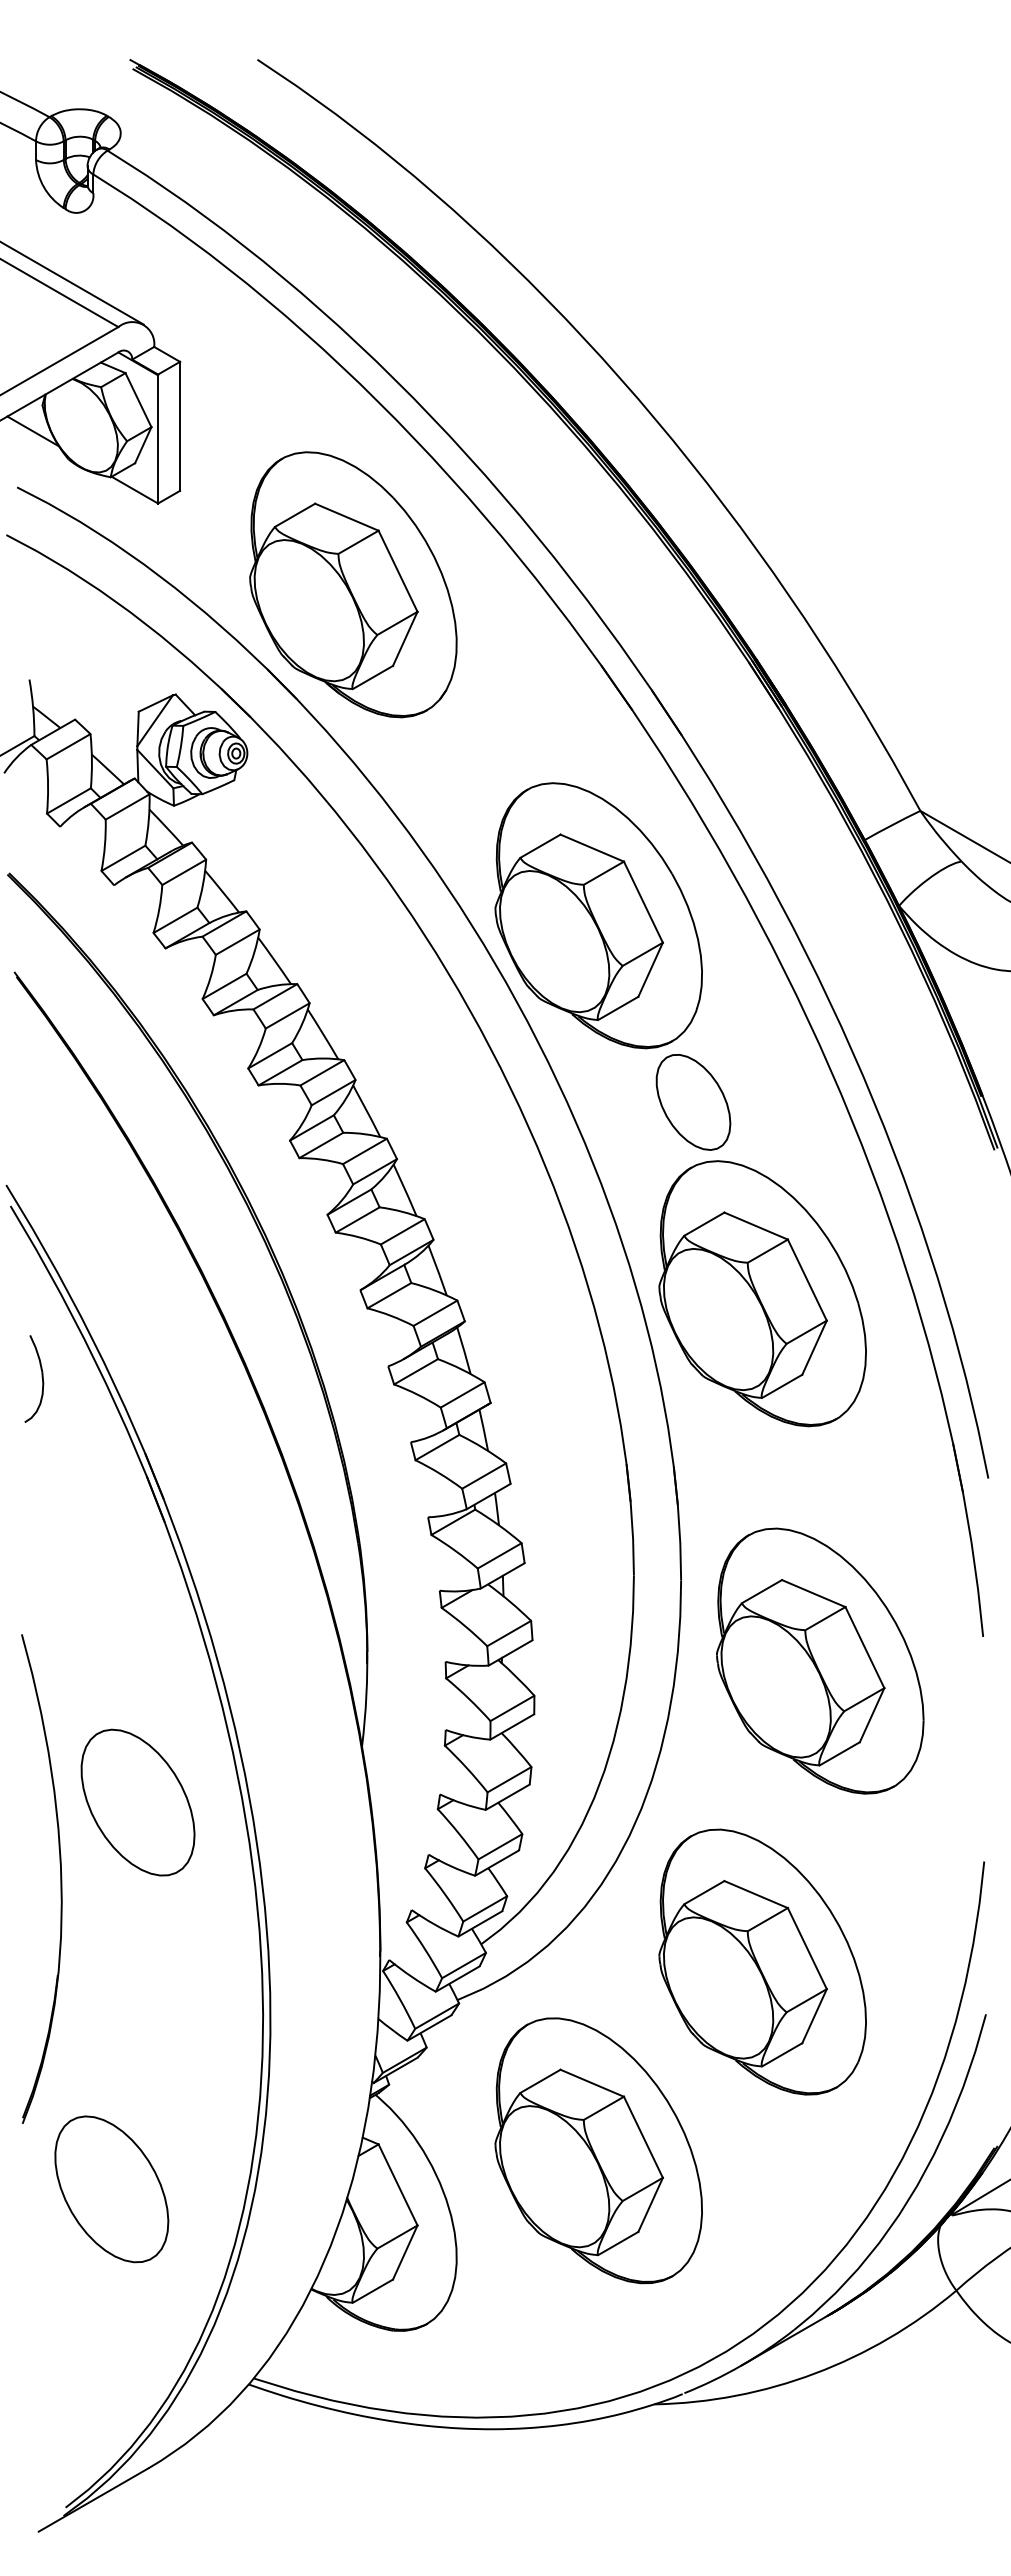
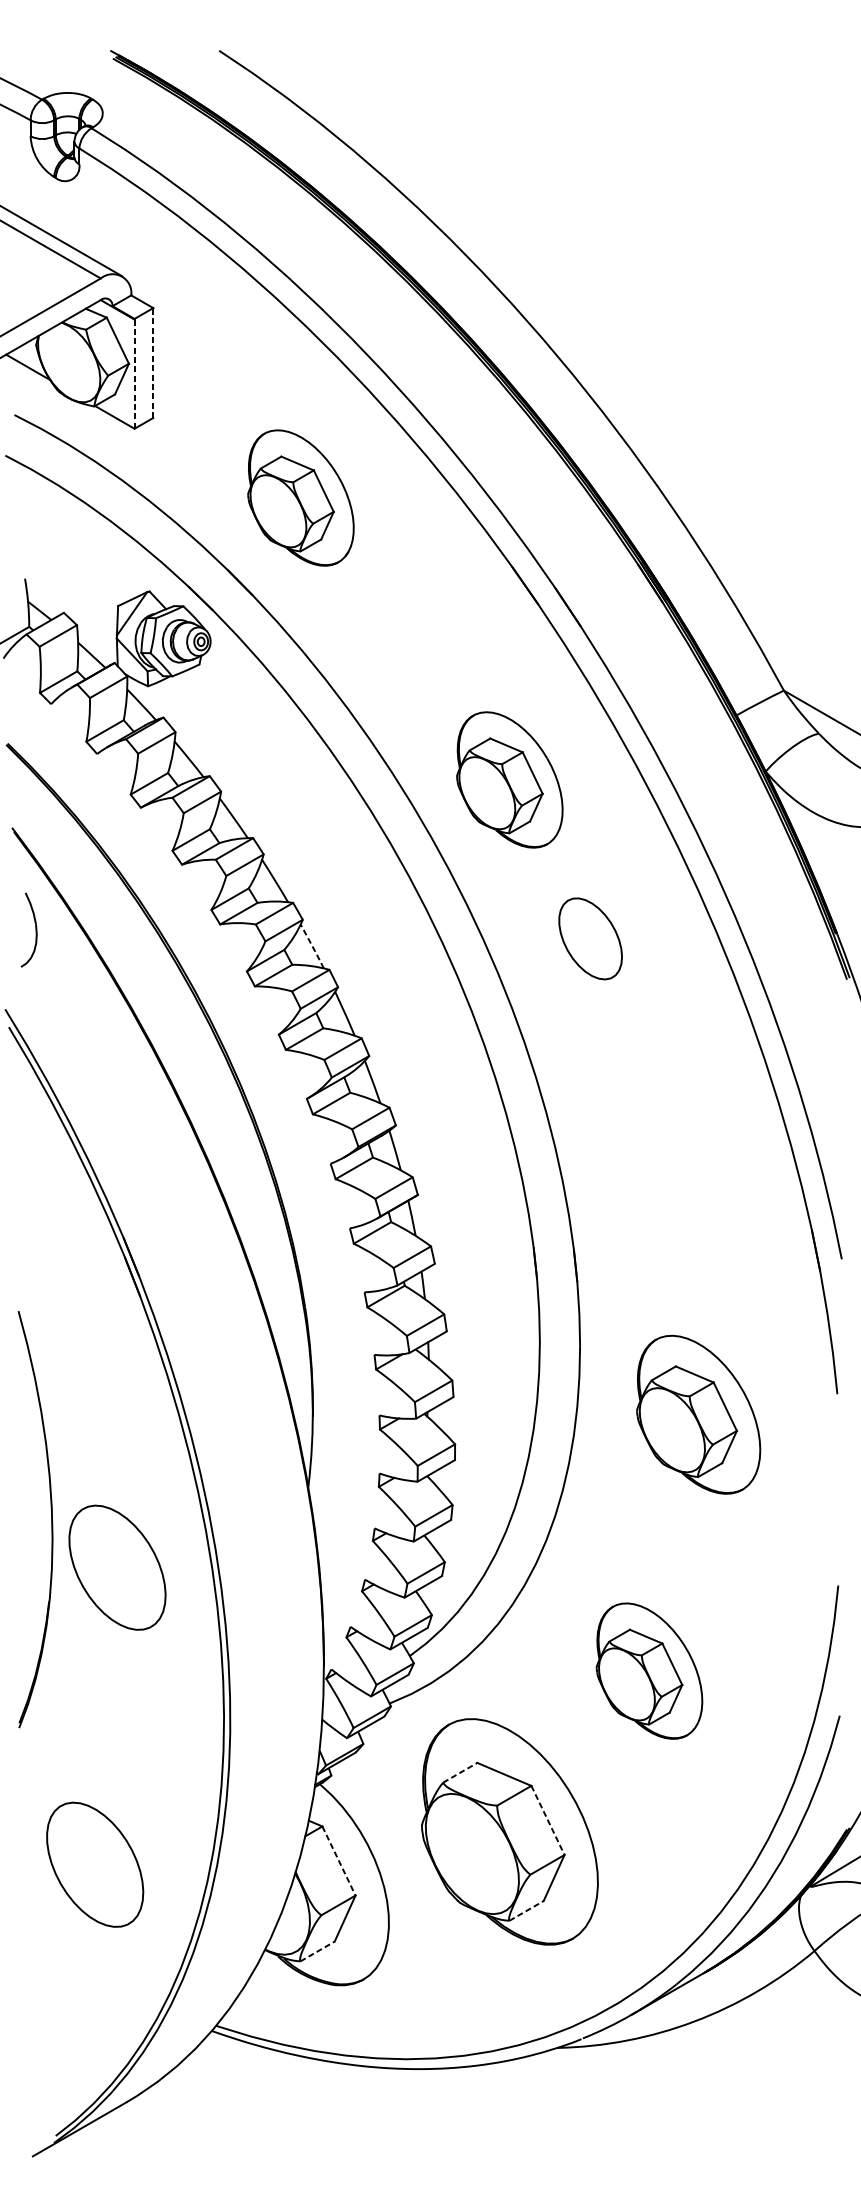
line: (180, 426) -> (153, 363), solid -> dashed
line: (158, 439) -> (134, 374), solid -> dashed
part: (353, 584) -> (301, 497), size x0.6
part: (598, 915) -> (509, 779), size x0.6
line: (367, 1111) -> (312, 946), solid -> dashed
part: (762, 1293) -> (649, 1101), removed
part: (41, 1377) -> (35, 928), moved
part: (820, 1660) -> (698, 1414), size x0.7
part: (137, 1802) -> (117, 1567), moved
part: (60, 1878) -> (51, 1519), moved
part: (762, 1961) -> (649, 1670), size x0.6
line: (540, 2081) -> (460, 1772), solid -> dashed
line: (643, 2137) -> (548, 1820), solid -> dashed
line: (398, 2184) -> (339, 1860), solid -> dashed
line: (618, 2243) -> (526, 1910), solid -> dashed
line: (373, 2290) -> (318, 1950), solid -> dashed

